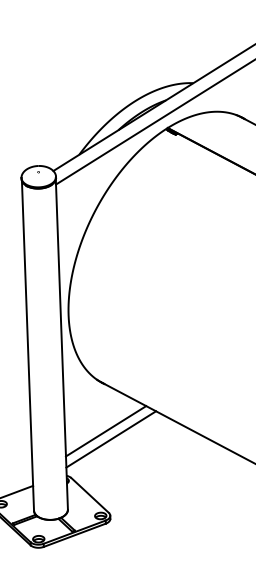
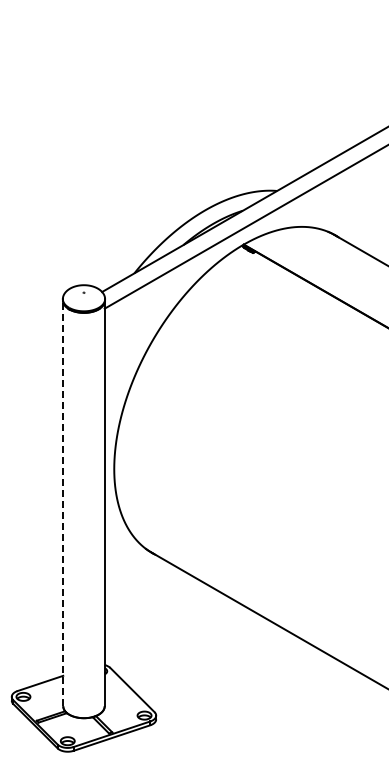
line: (28, 345) -> (63, 504), solid -> dashed
line: (105, 431) -> (154, 612), removed
line: (110, 439) -> (160, 622), removed

